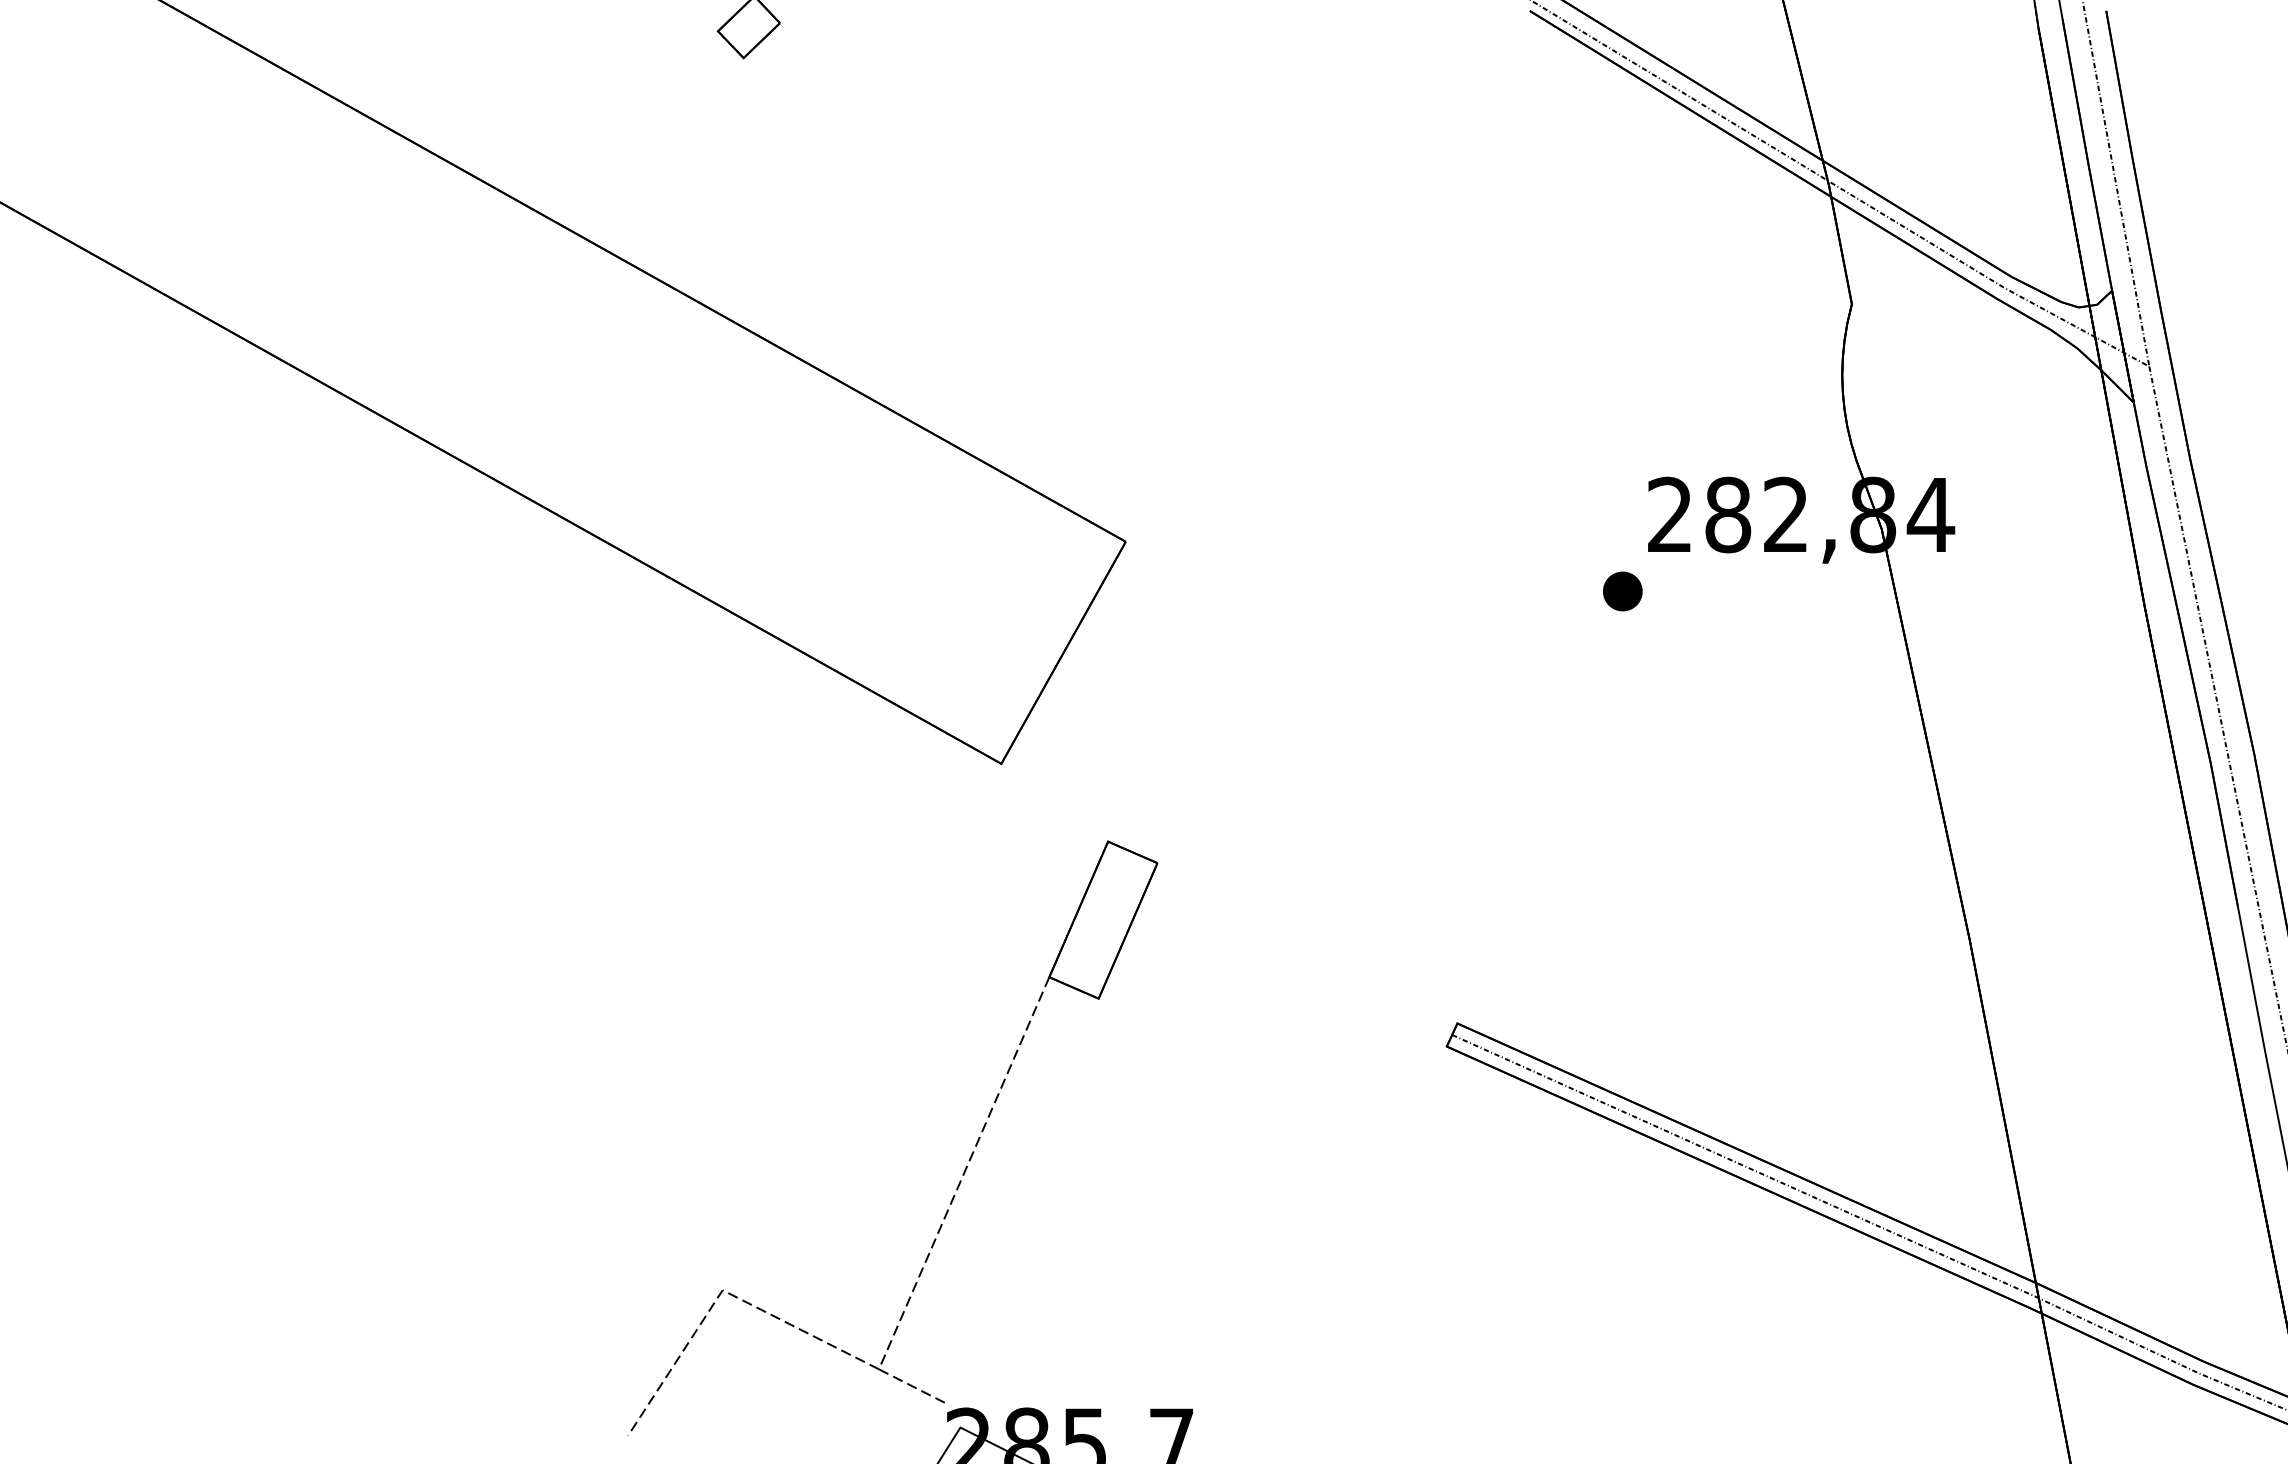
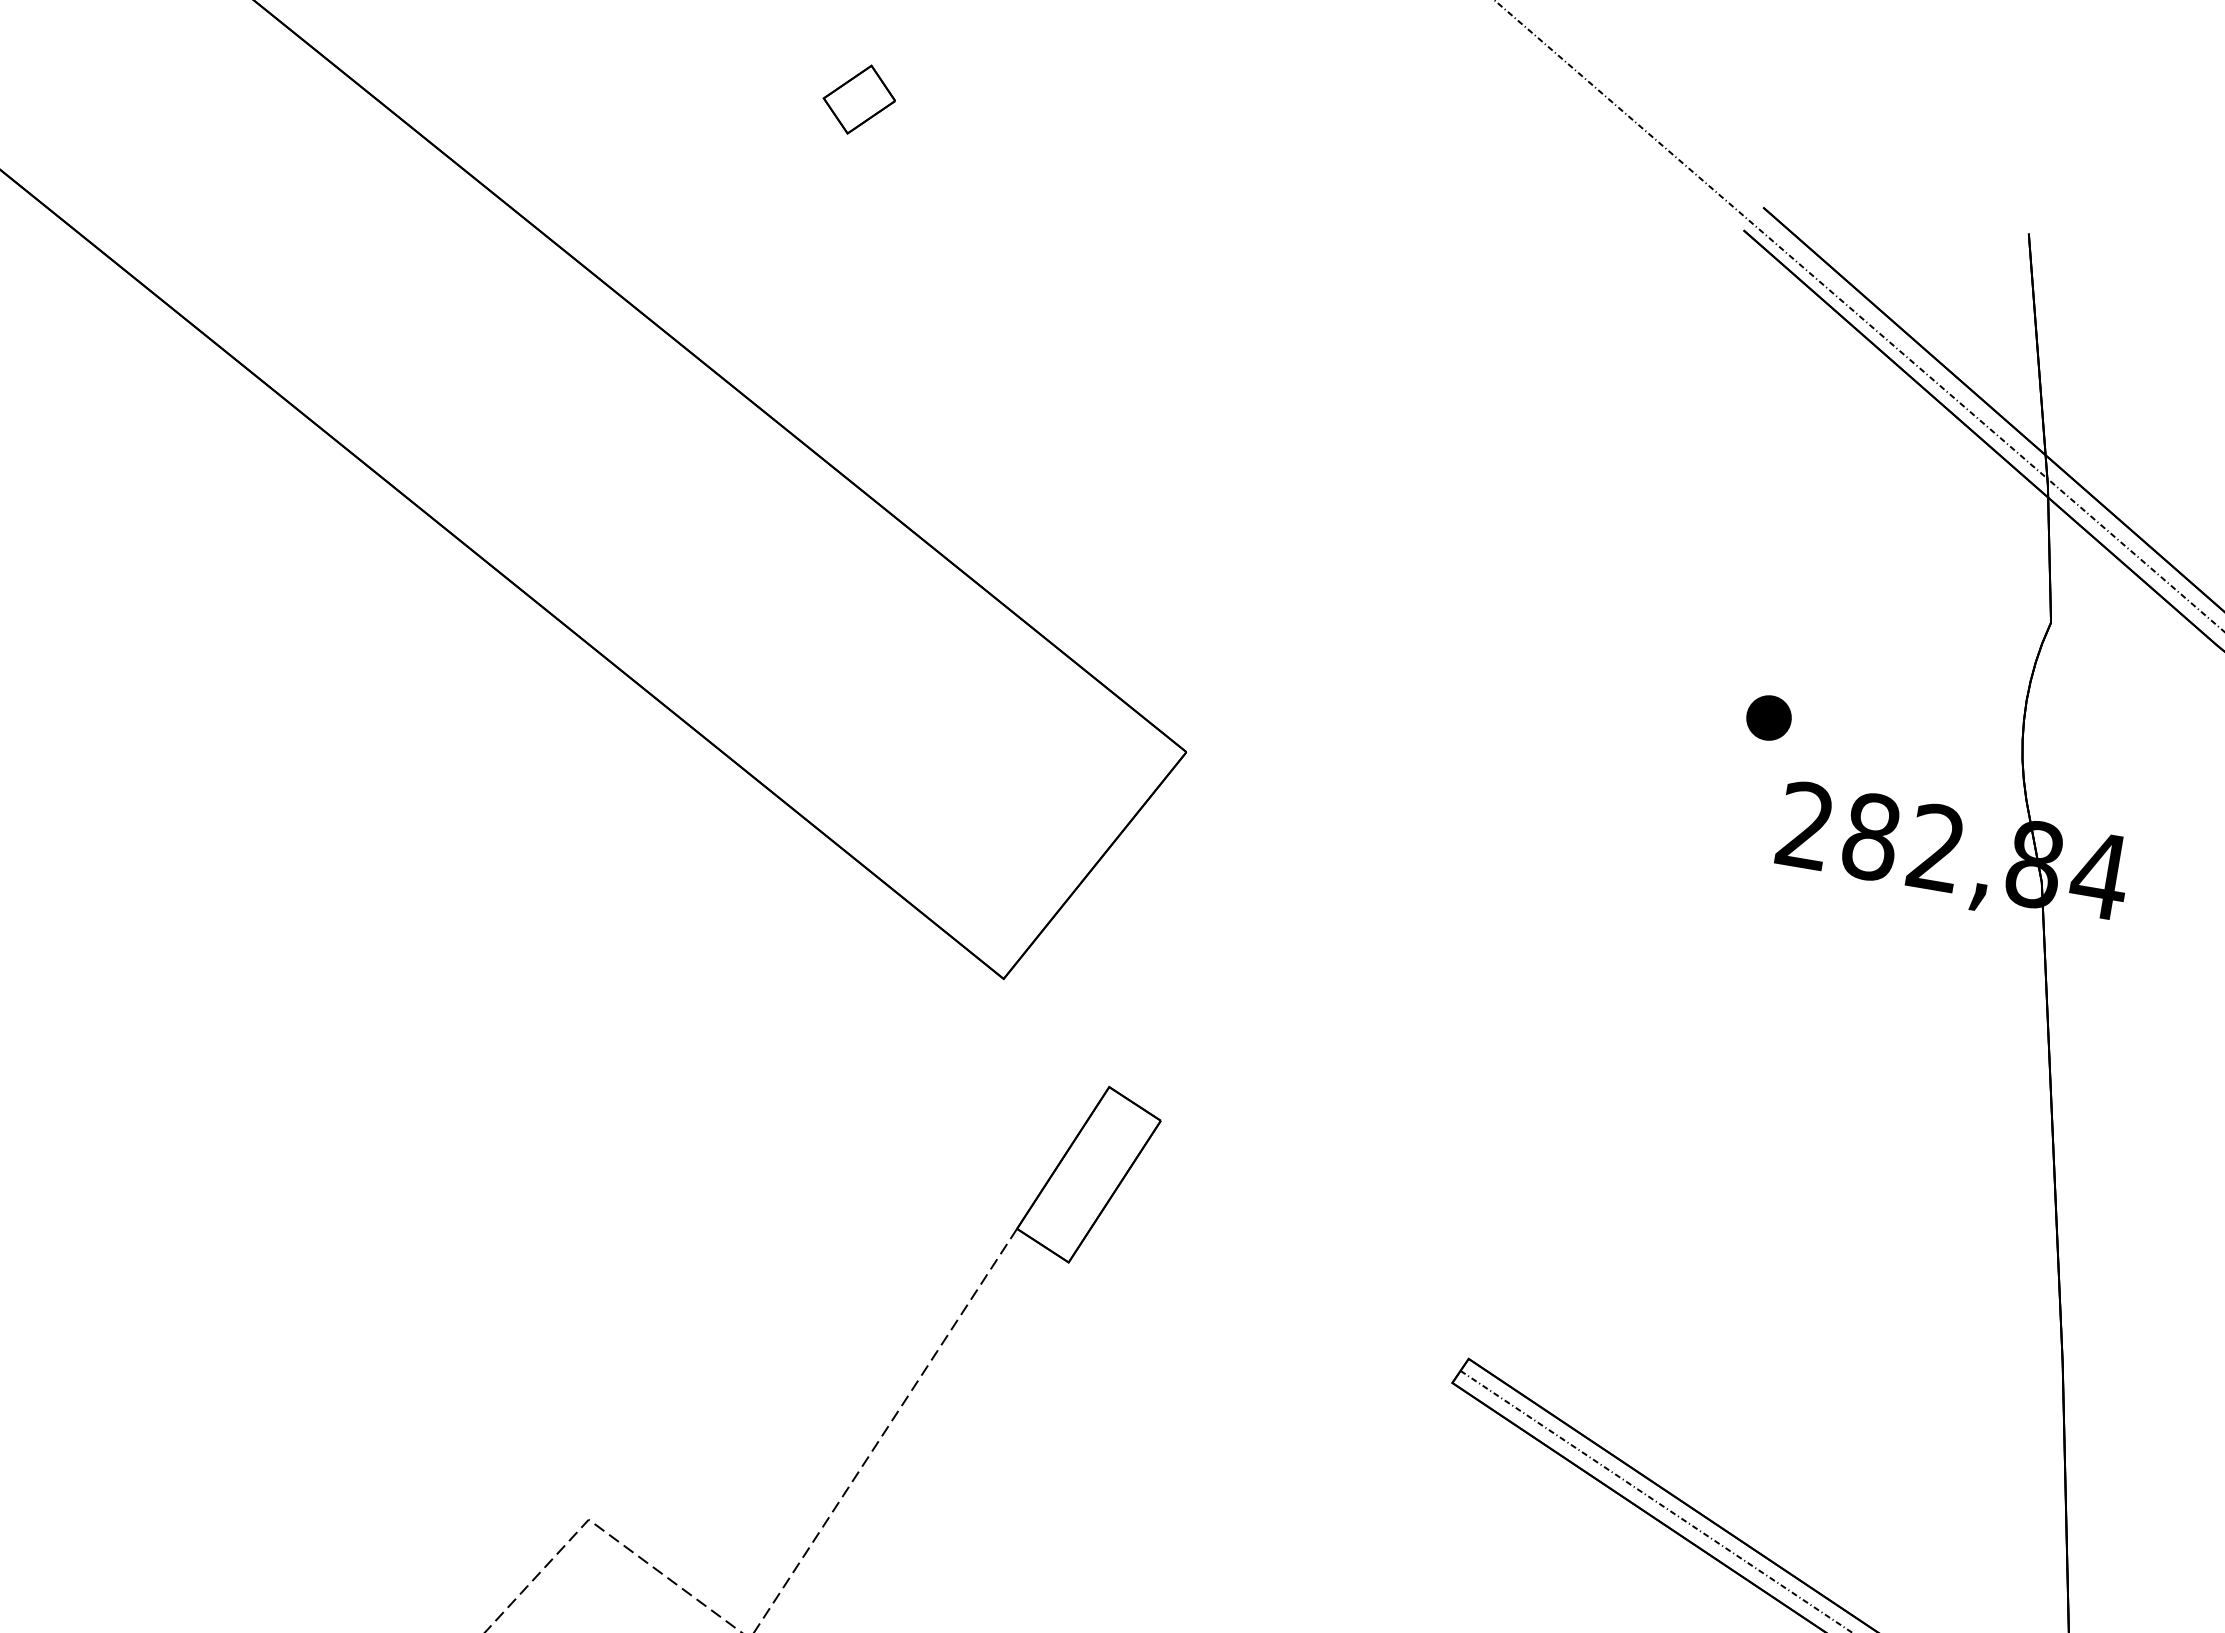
part: (1622, 591) -> (1768, 717), moved

